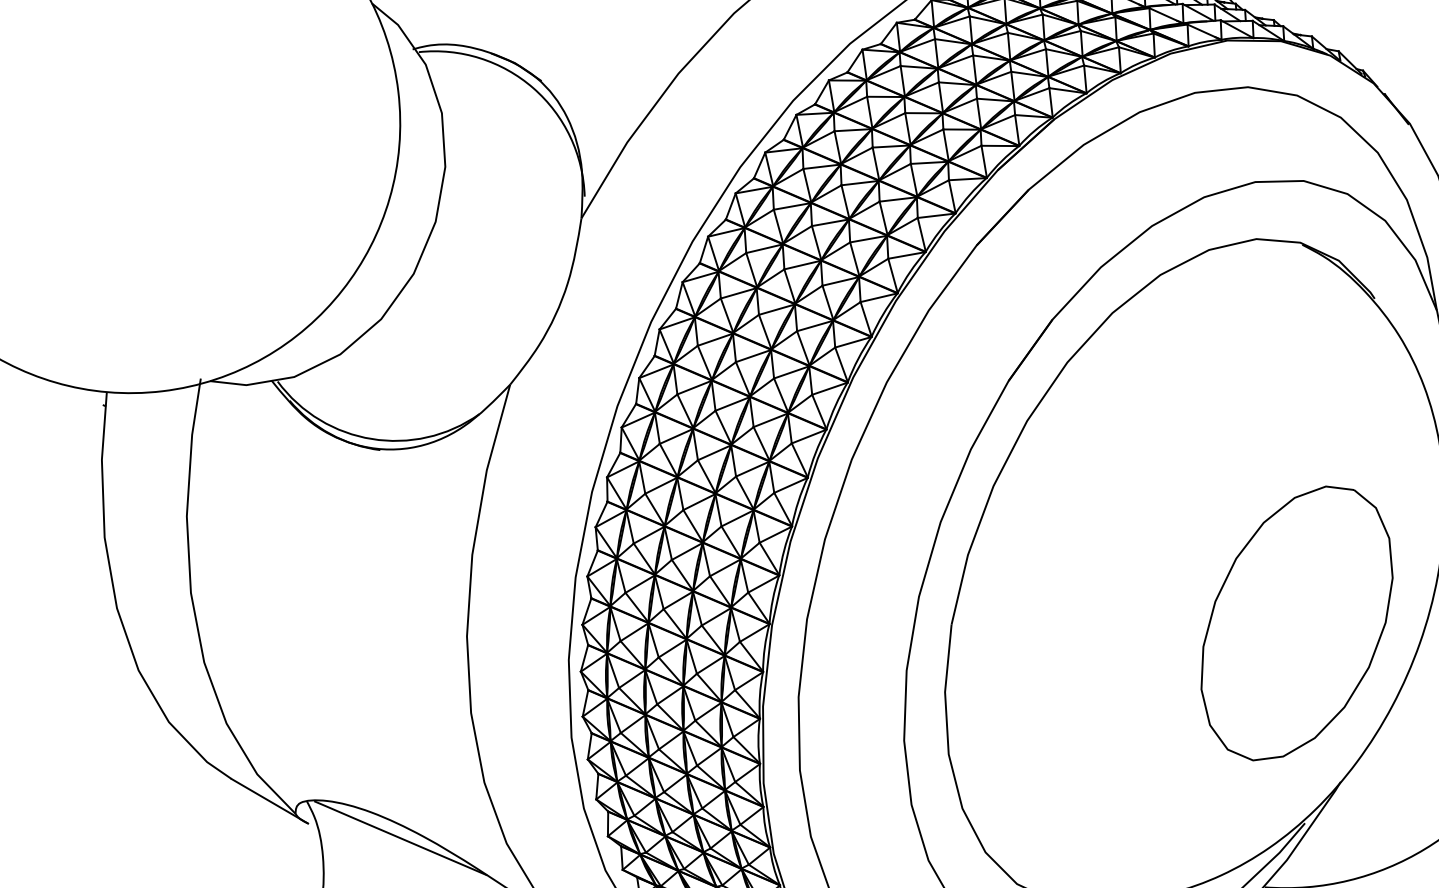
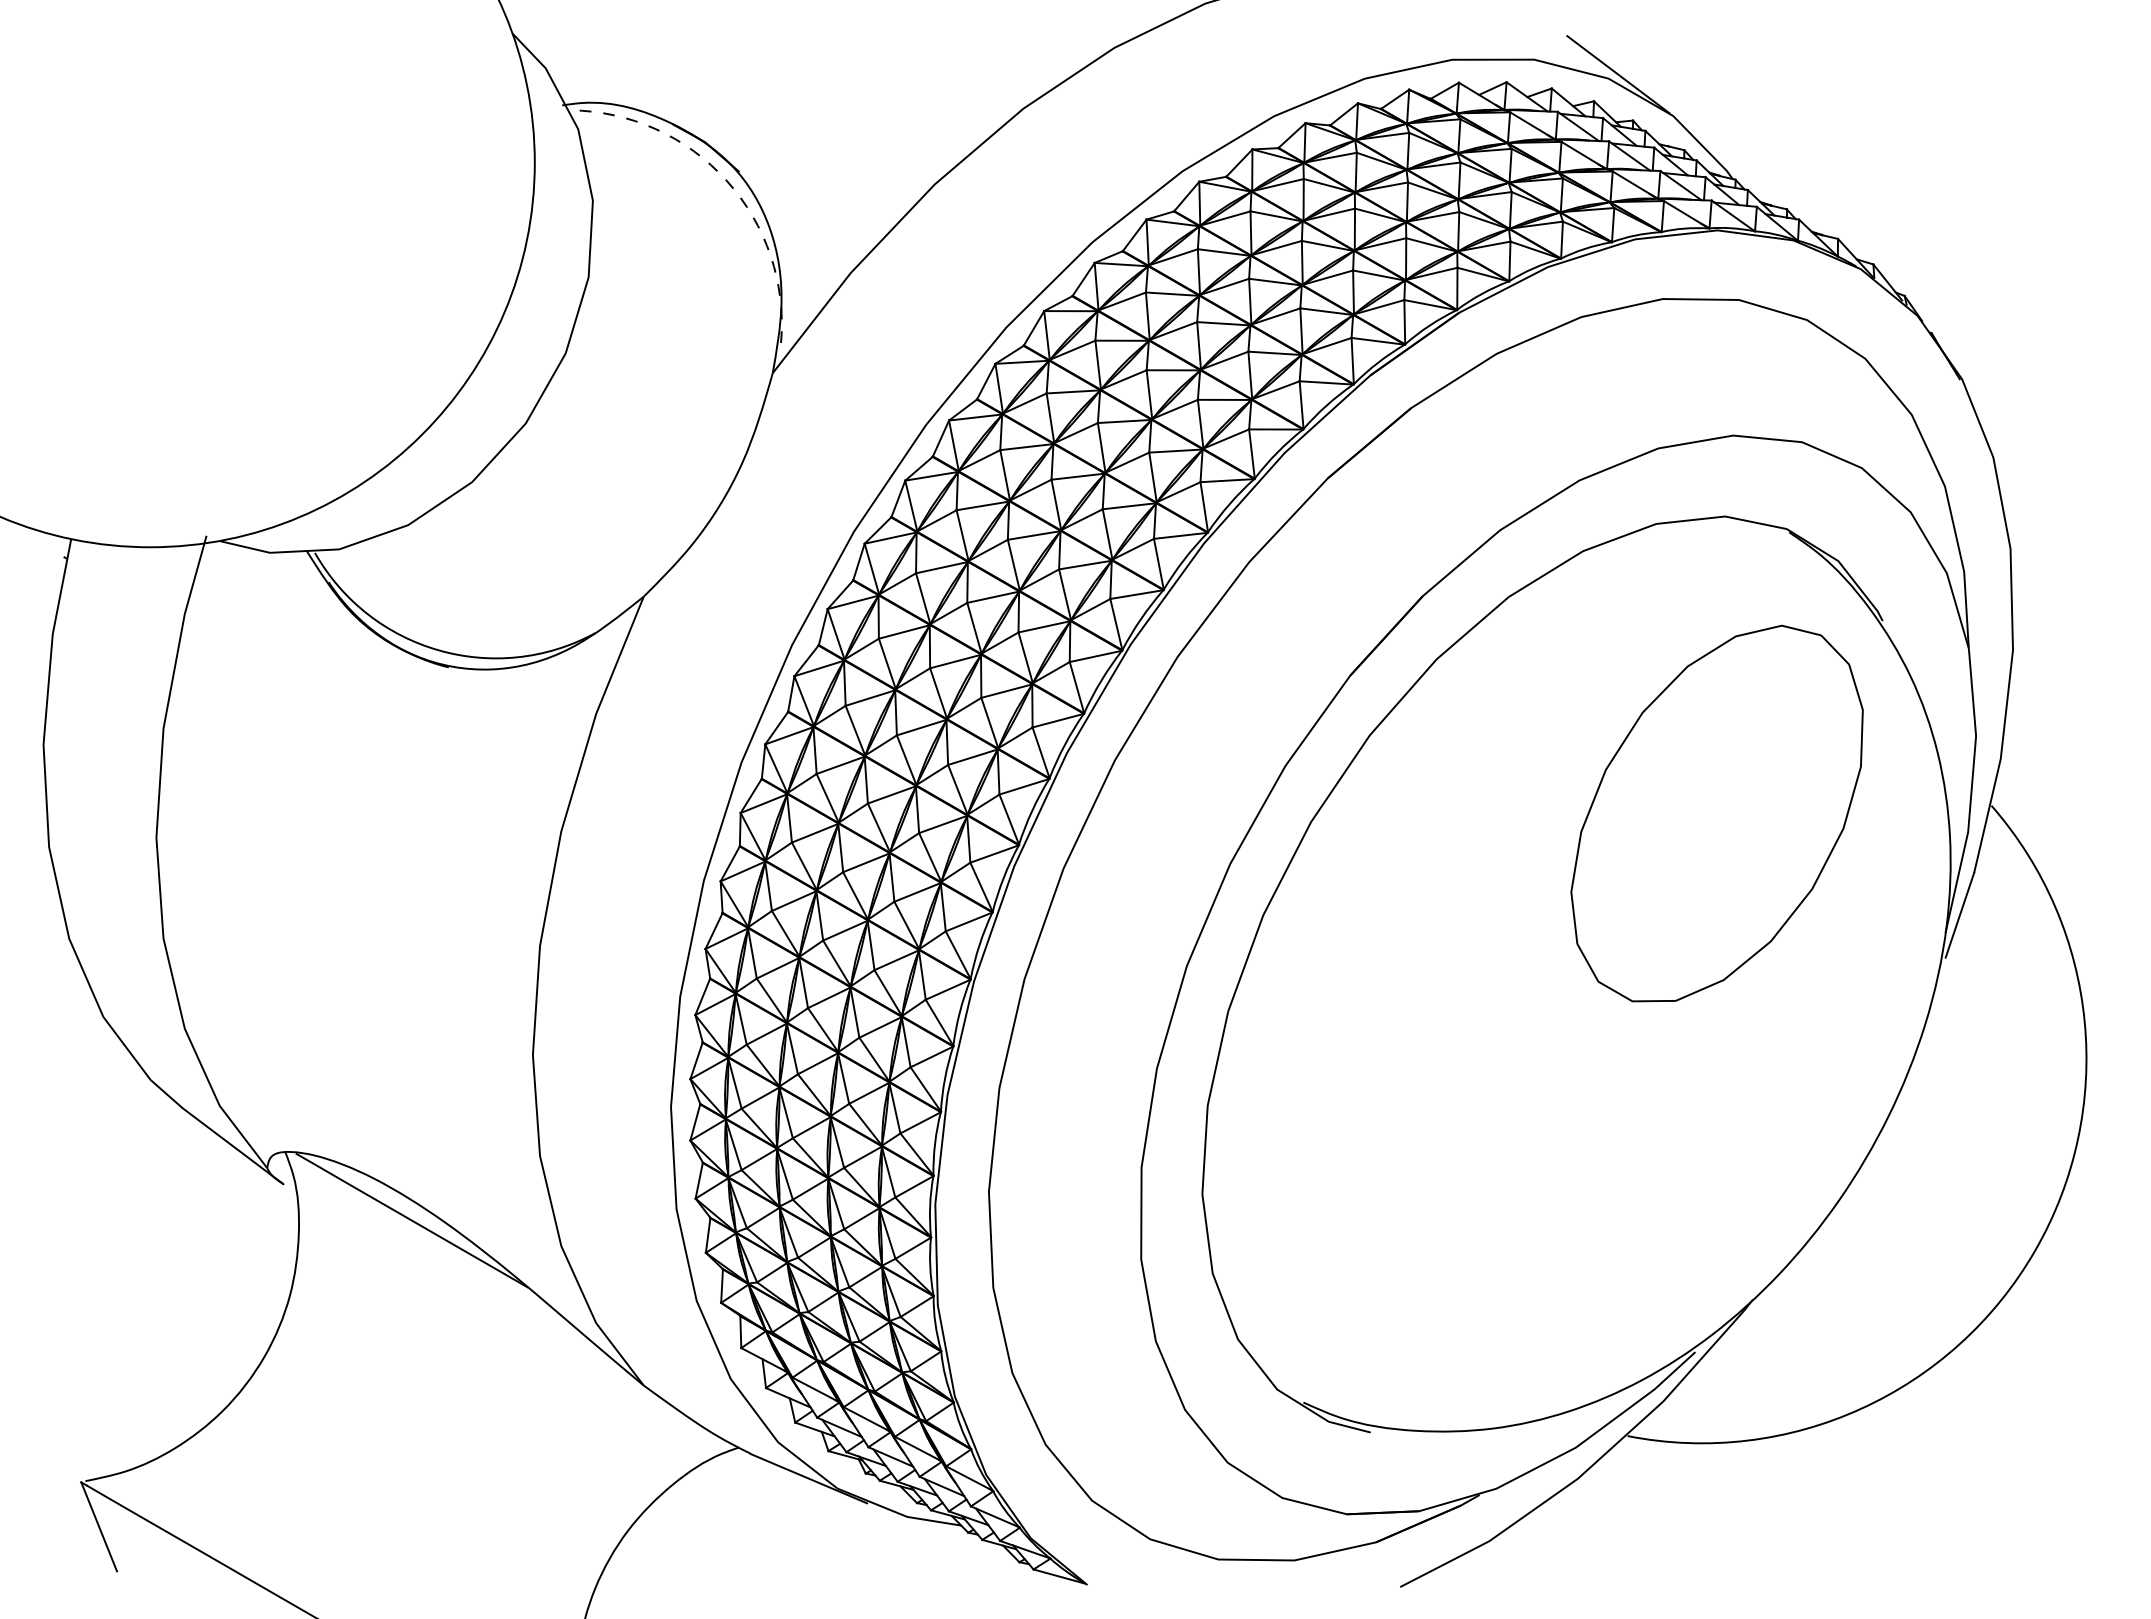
arc: (533, 88) -> (726, 180), solid -> dashed
part: (1296, 622) -> (1716, 813), moved

